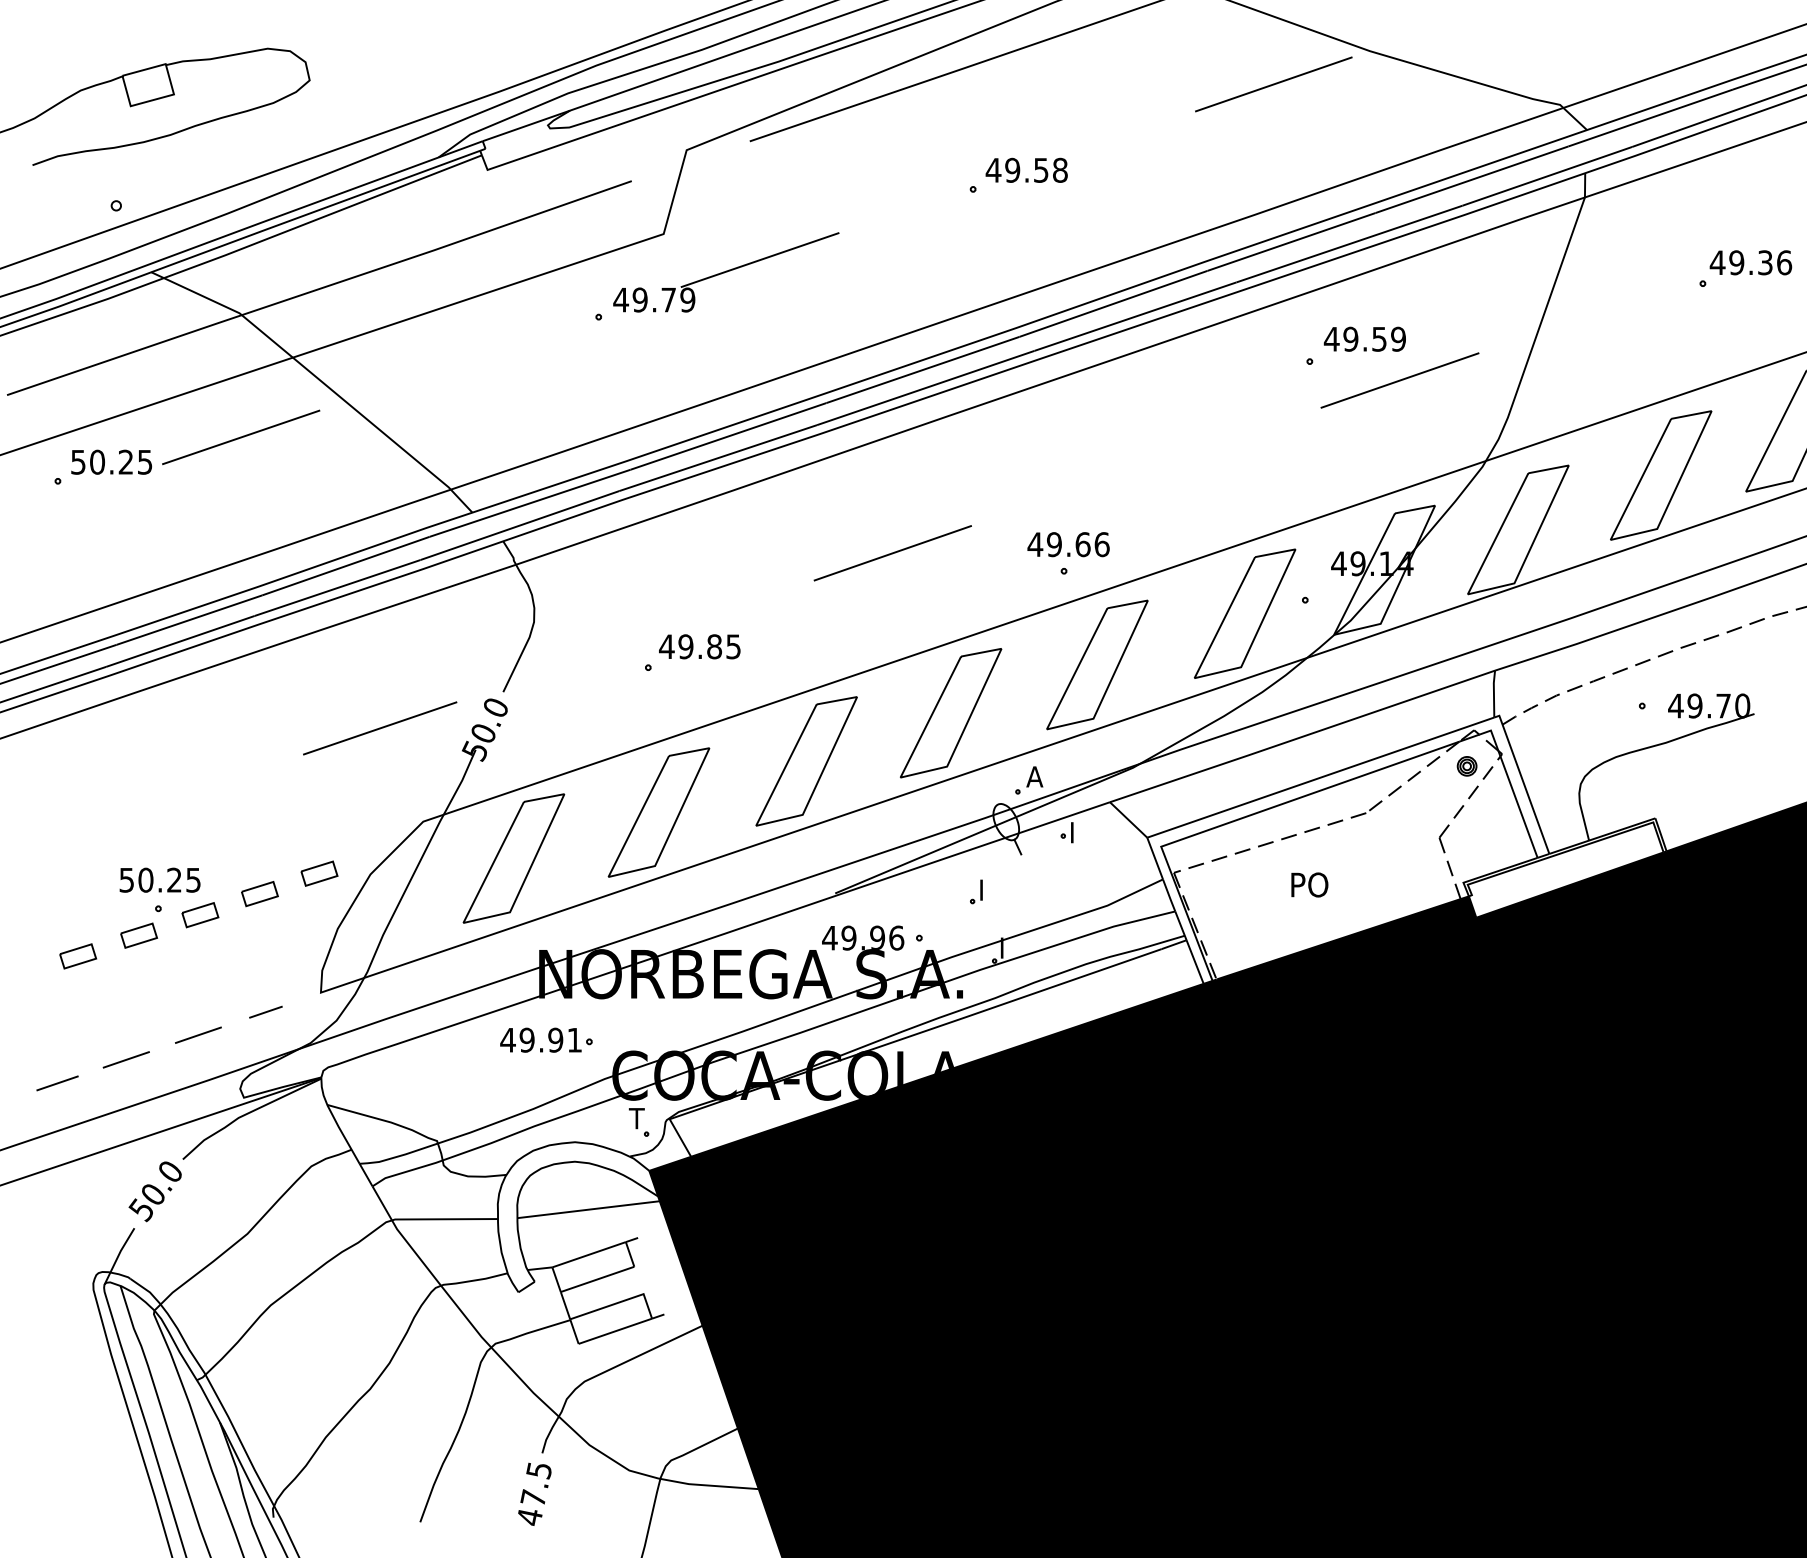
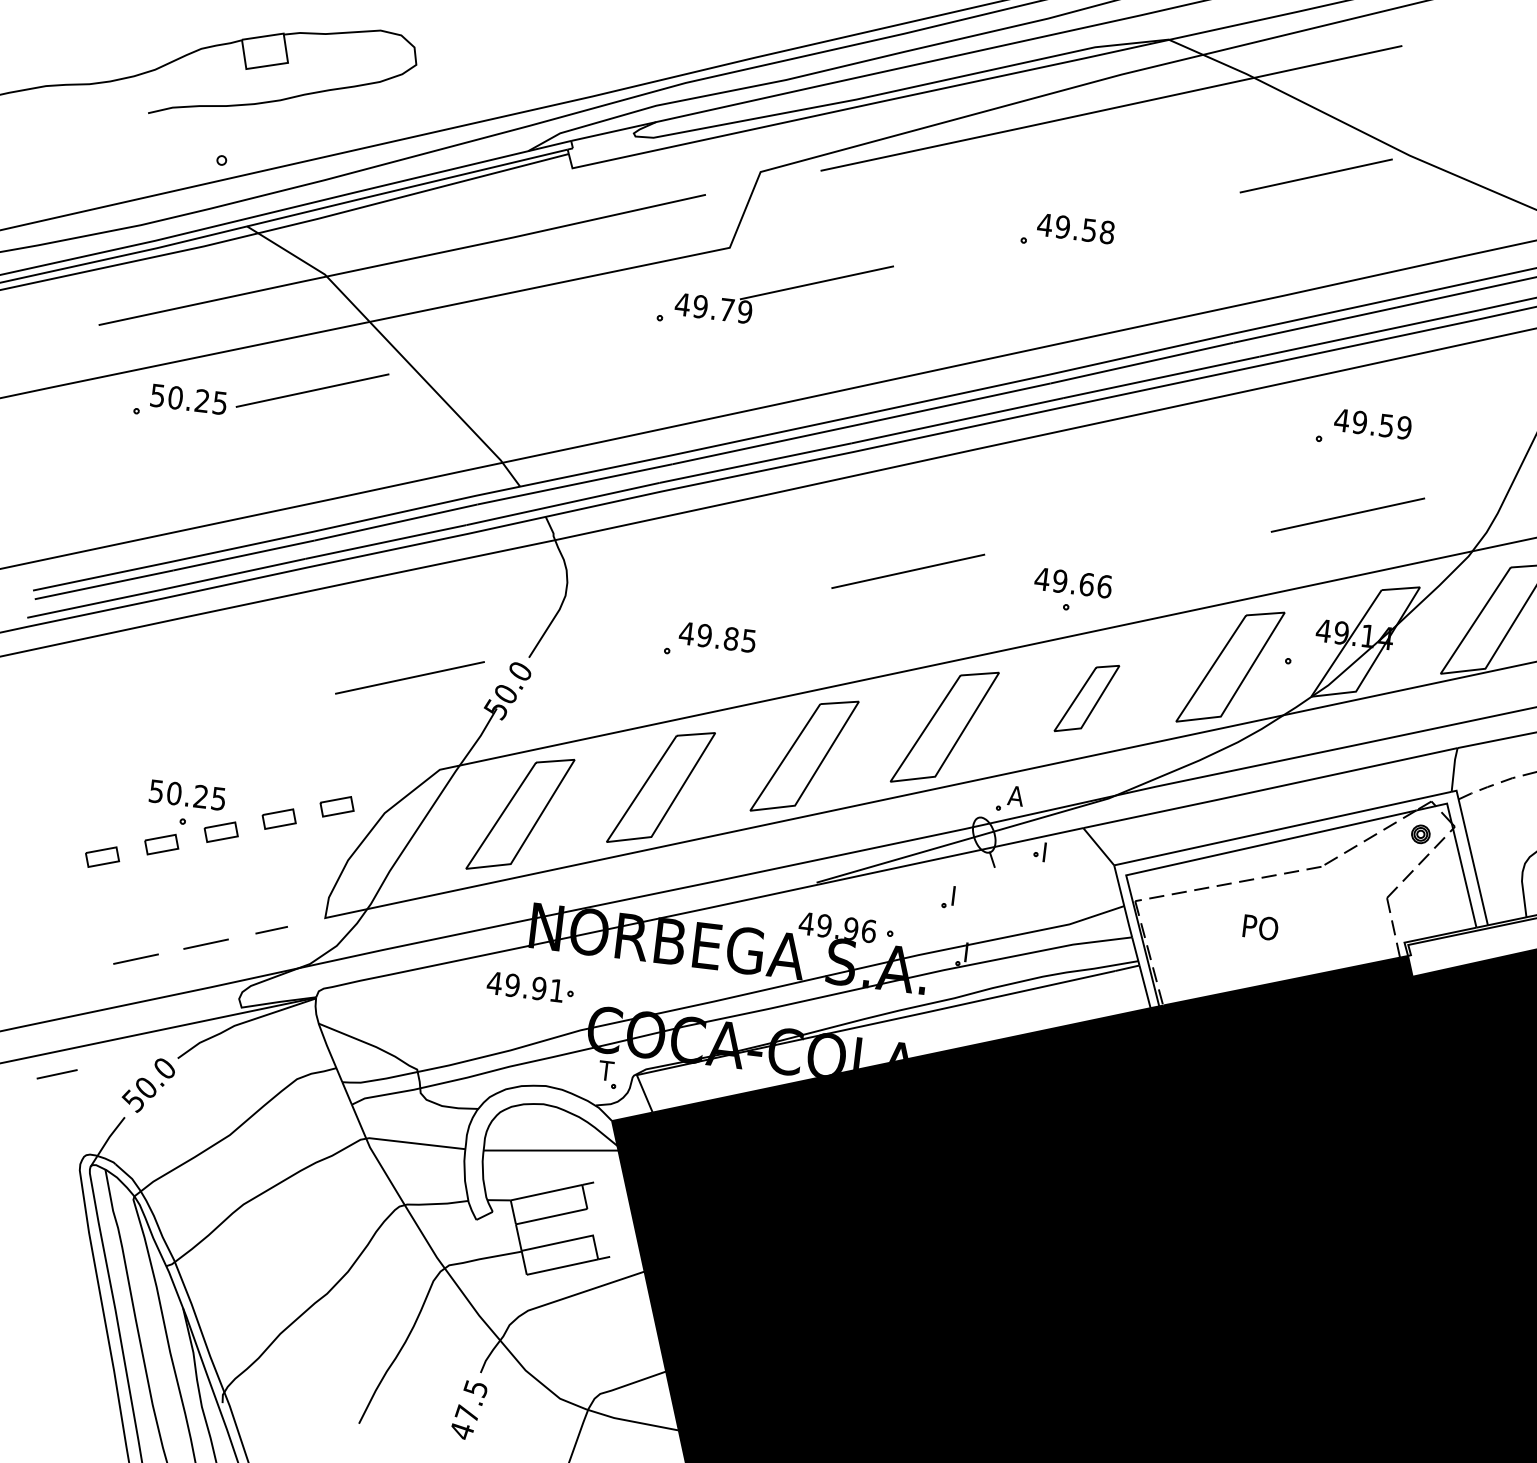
line: (1399, 380) -> (1347, 515), moved
part: (1097, 664) -> (1087, 698), size x0.6
line: (57, 1083) -> (57, 1074), moved

